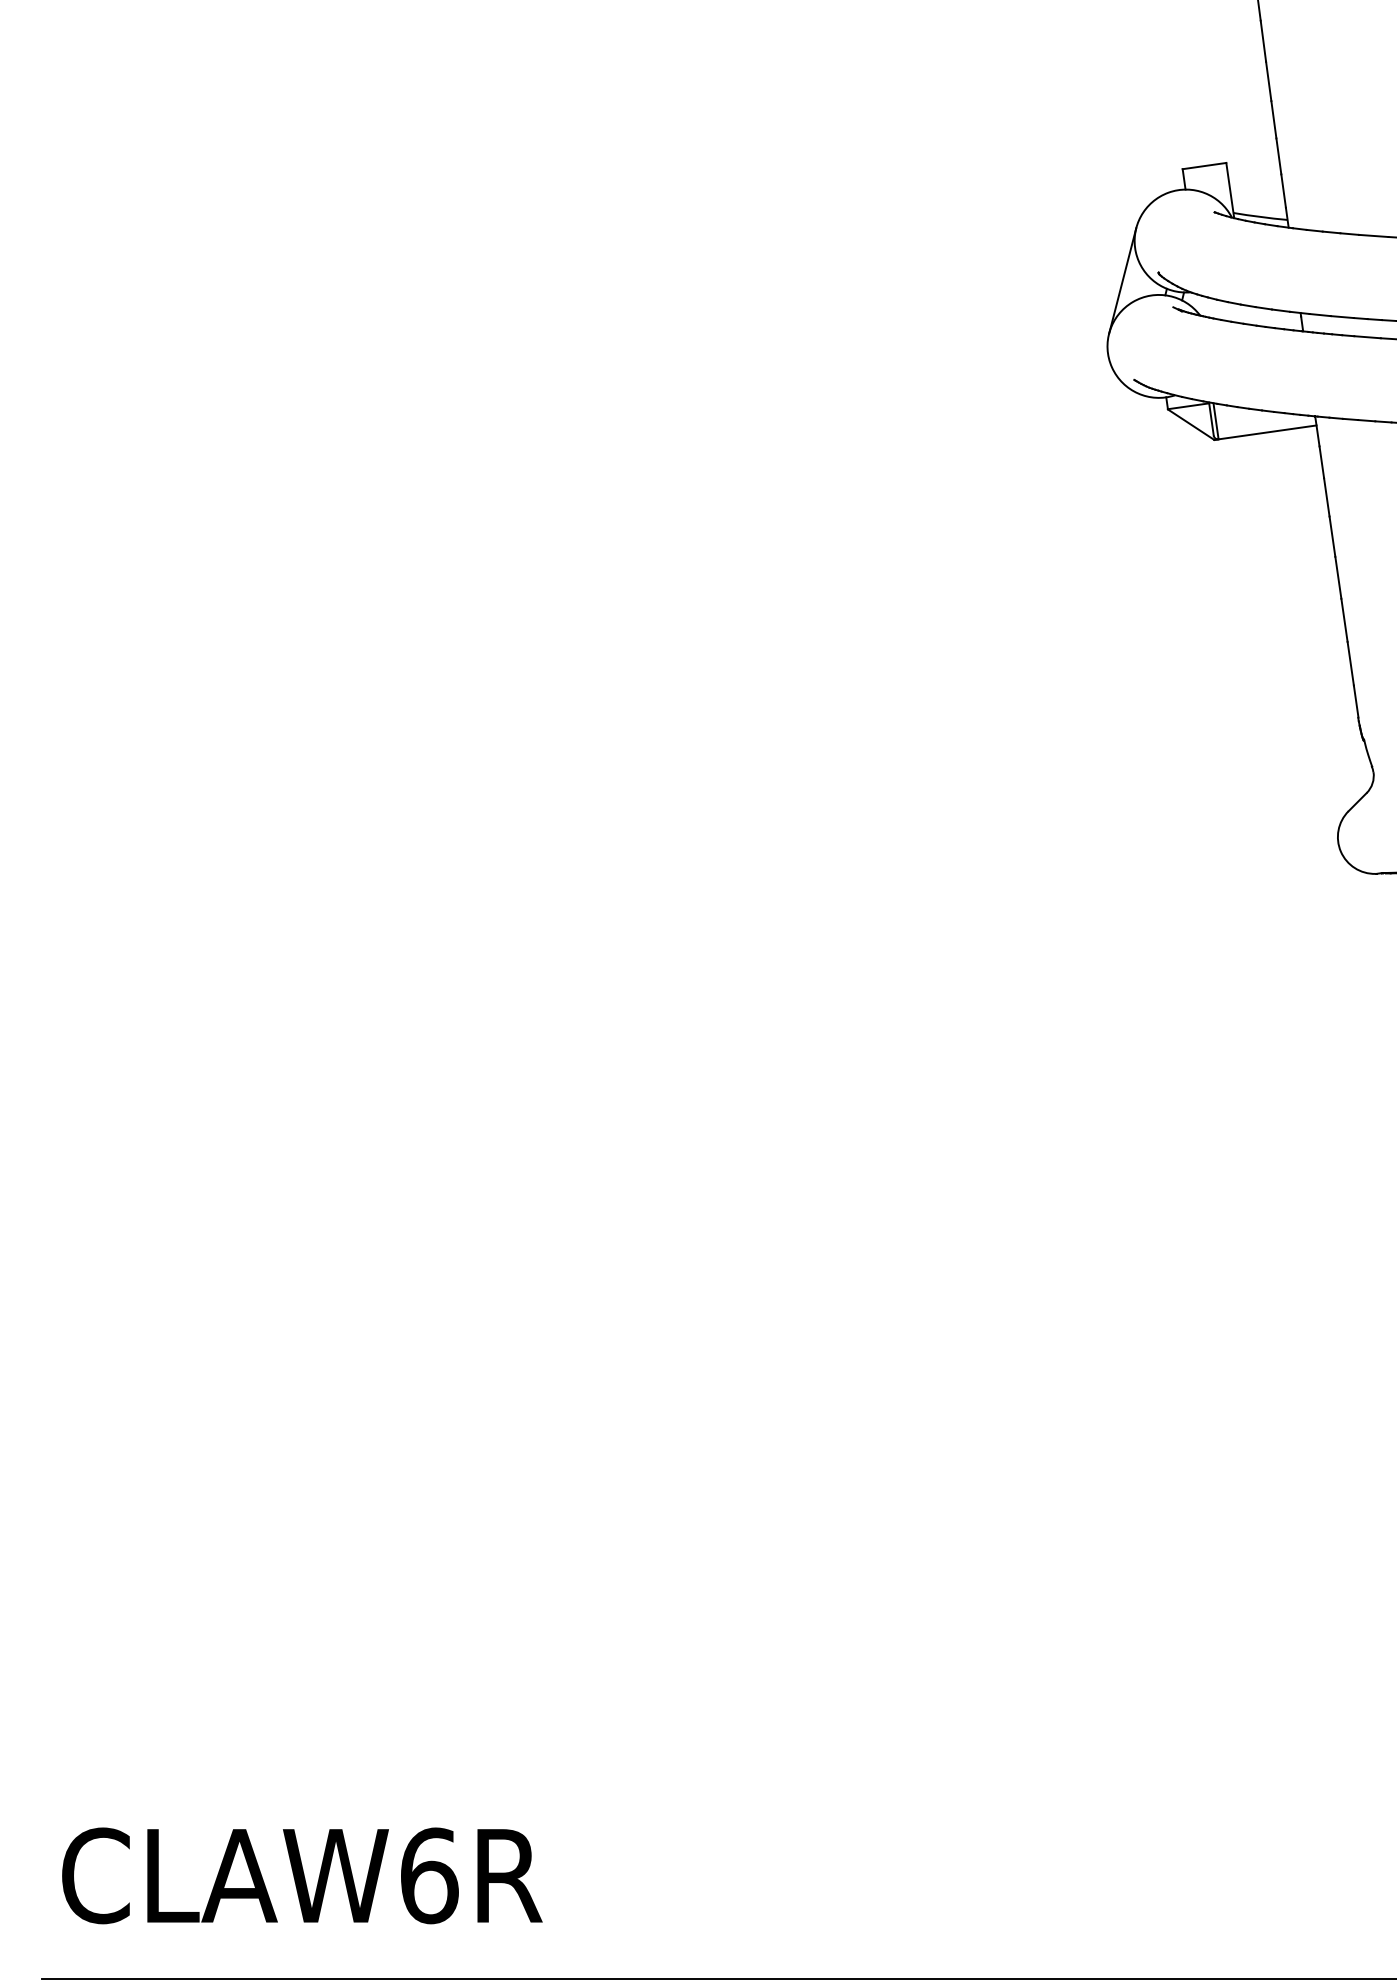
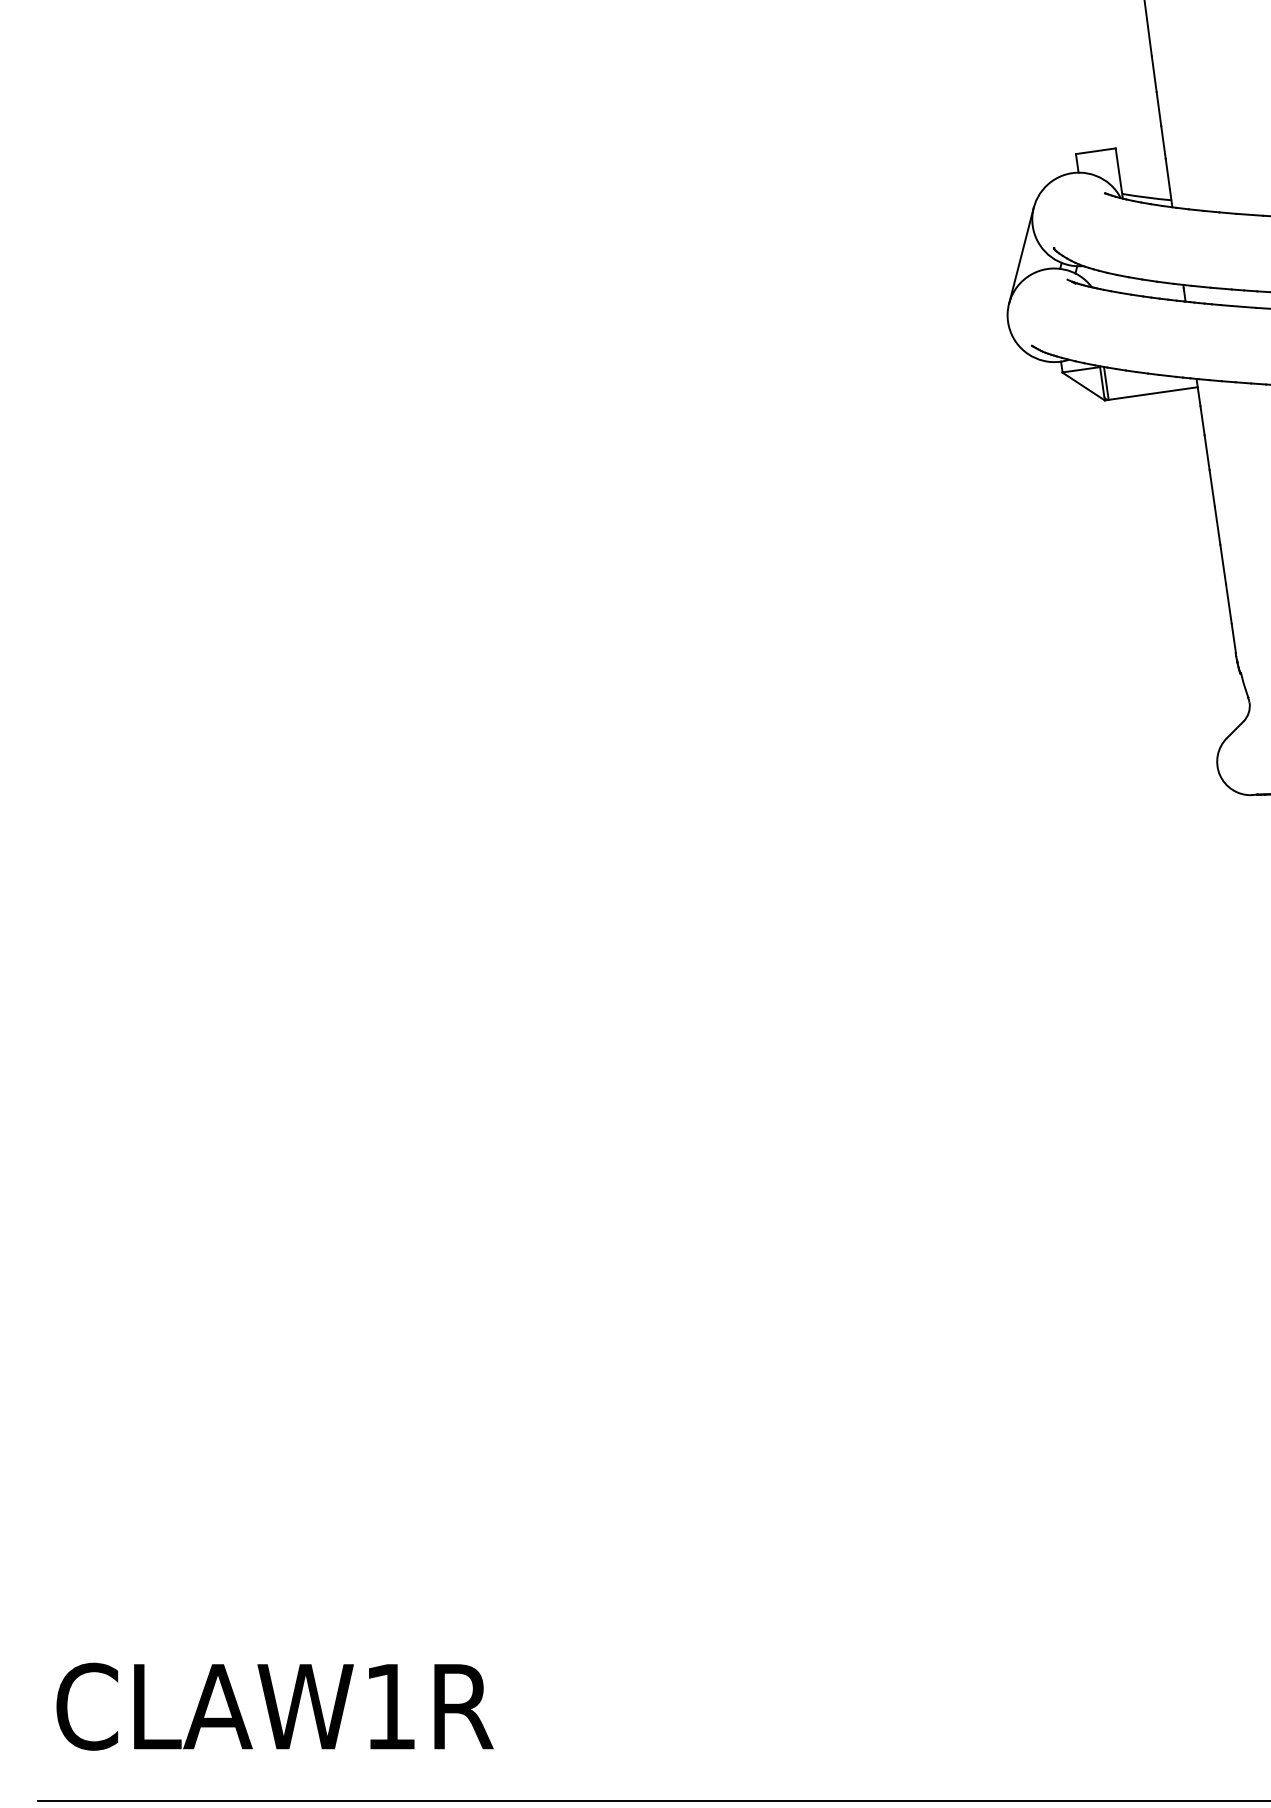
text: (429, 1875) -> (390, 1706), CLAW6R -> CLAW1R

